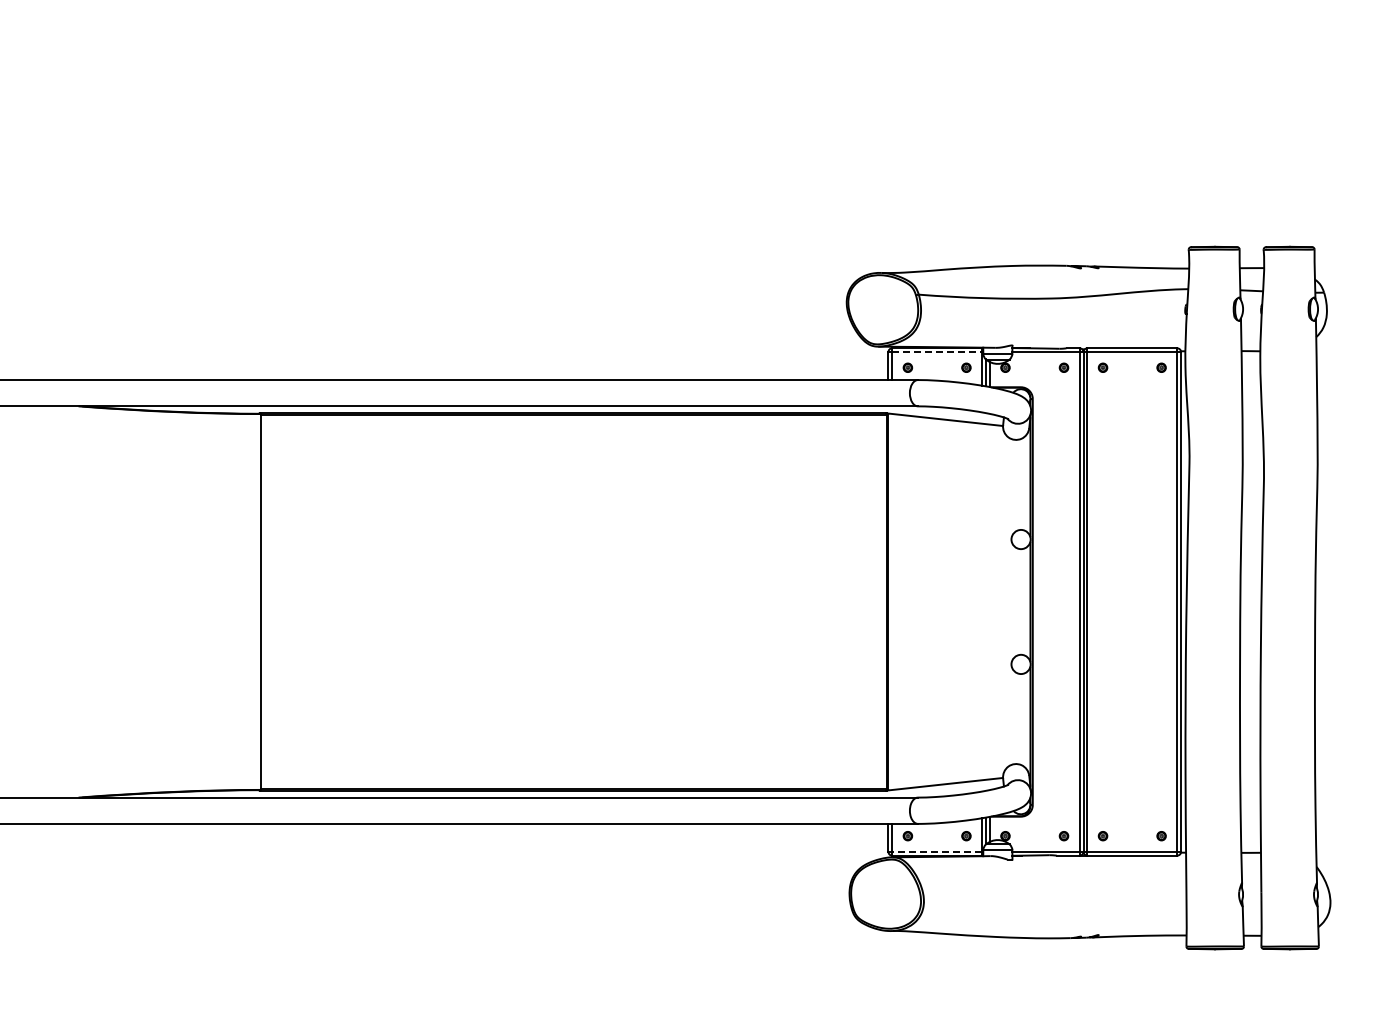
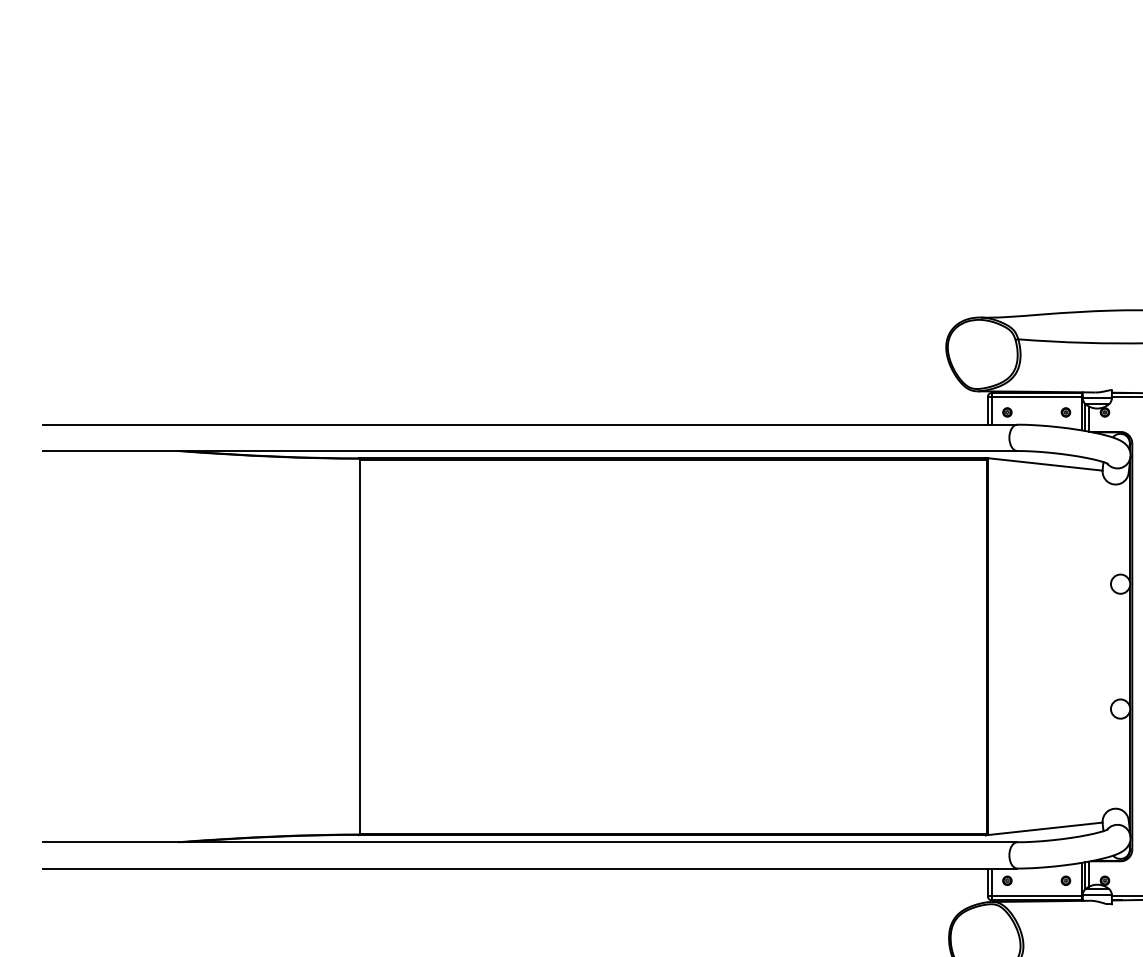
line: (937, 352) -> (1037, 397), dashed -> solid
line: (937, 851) -> (1037, 896), dashed -> solid

